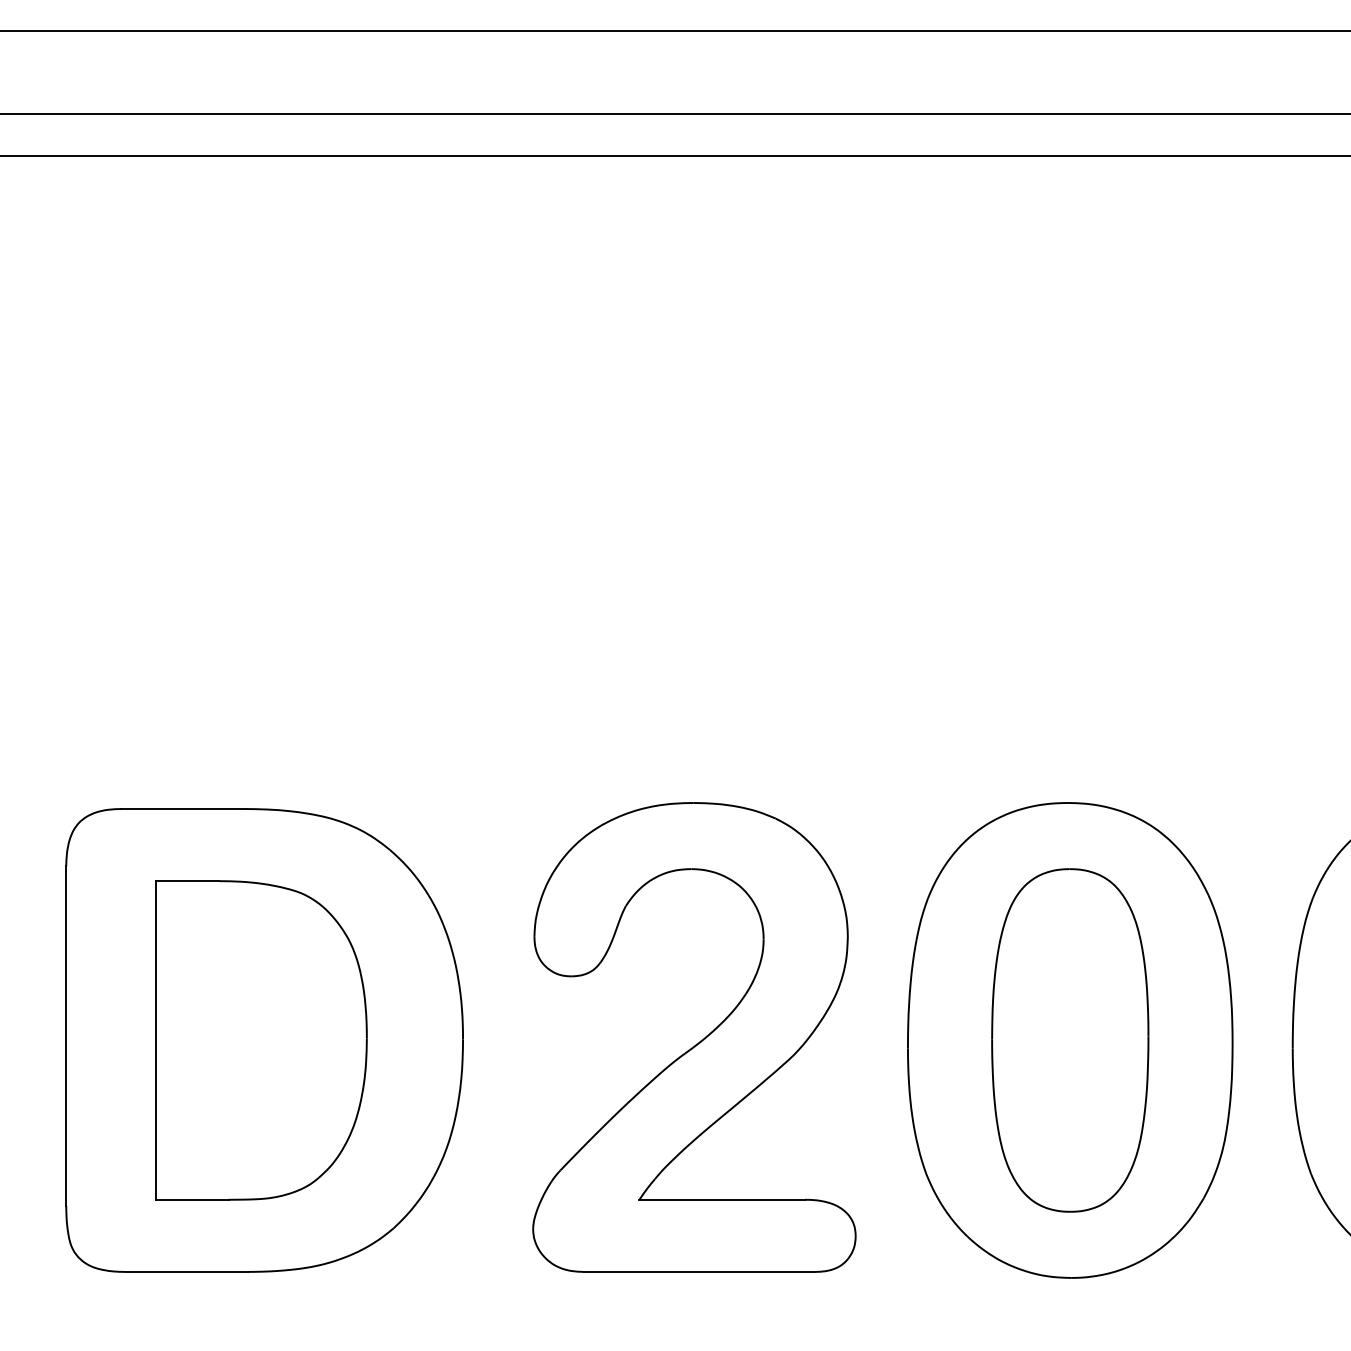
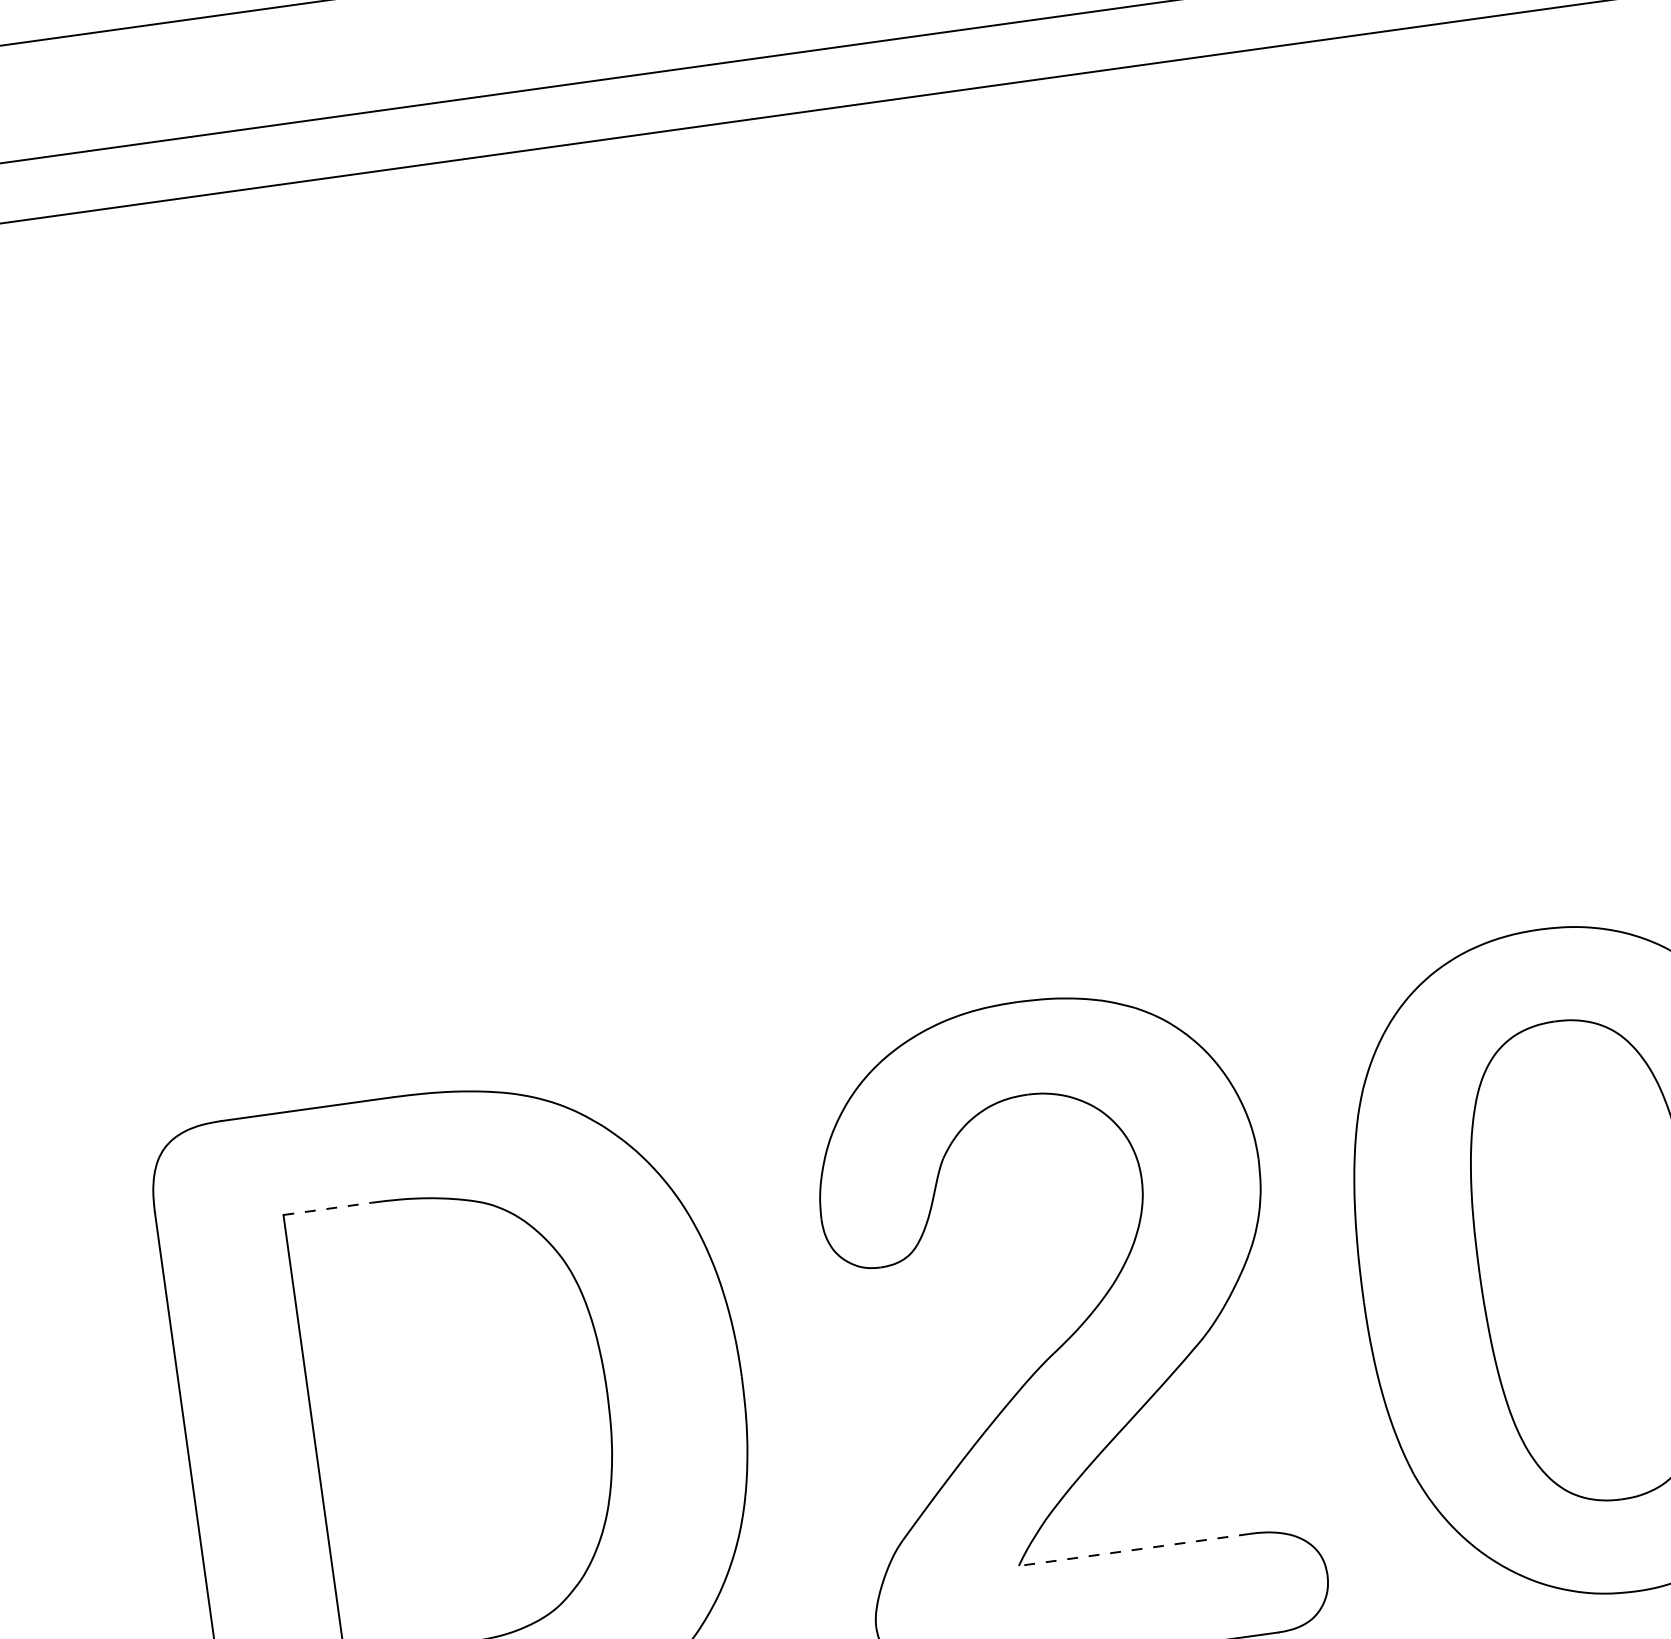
line: (188, 881) -> (328, 1209), solid -> dashed
line: (722, 1199) -> (1134, 1549), solid -> dashed

